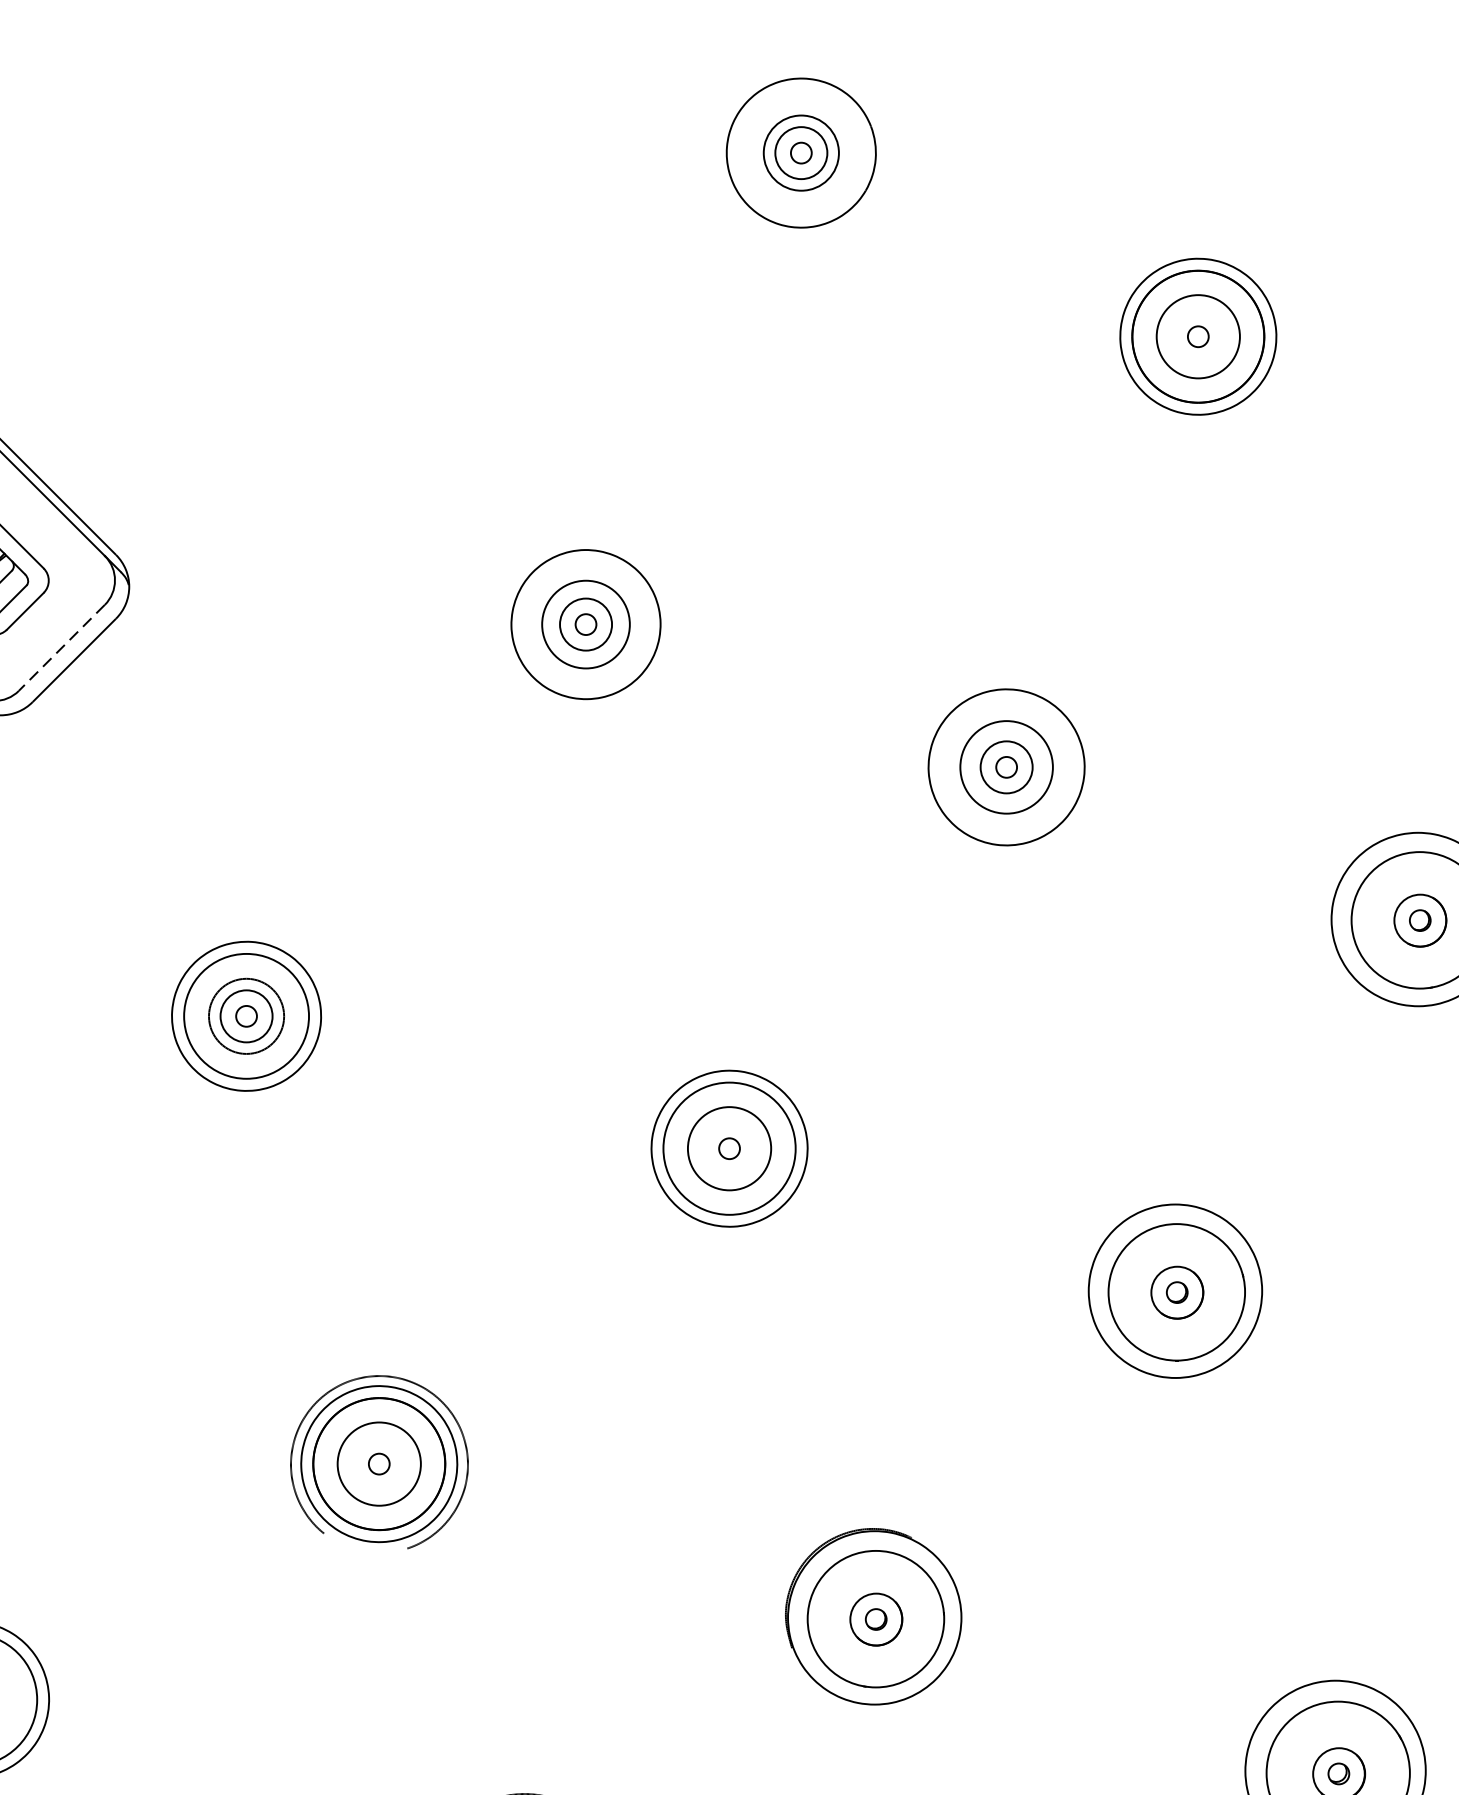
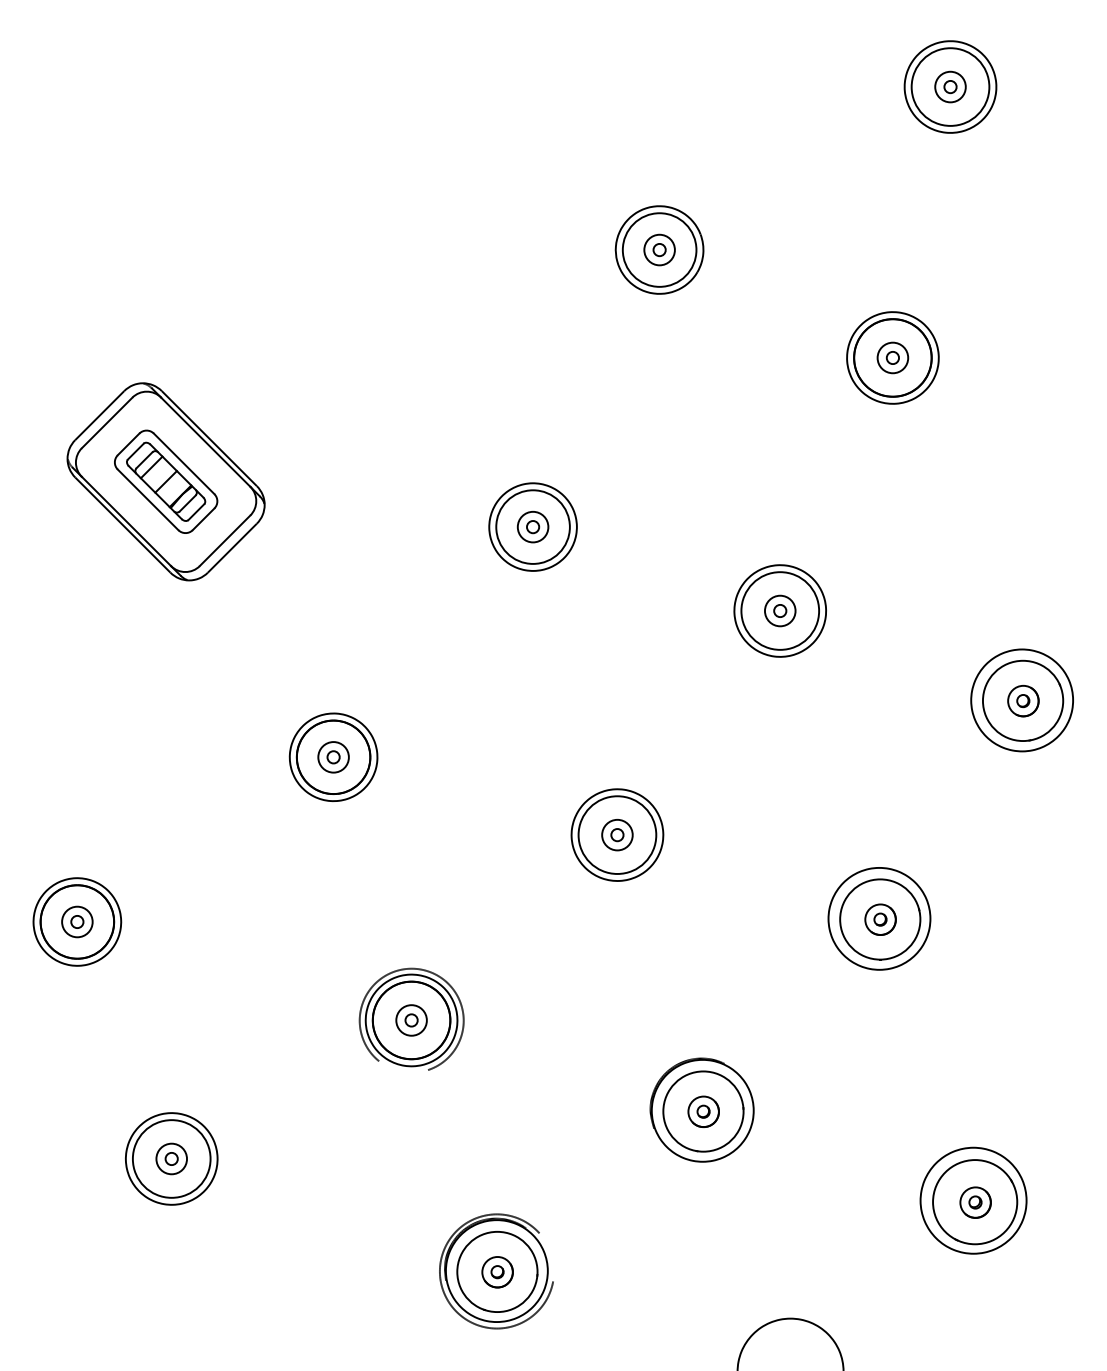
circle: (801, 152) -> (659, 249), size x1.67
circle: (1197, 335) -> (892, 357), size x0.62
circle: (585, 623) -> (532, 526), size x1.43
line: (62, 647) -> (225, 540), dashed -> solid
circle: (1007, 766) -> (780, 610), size x1.43
circle: (246, 1016) -> (333, 757), size x1.67
circle: (729, 1147) -> (617, 834), size x0.62
circle: (379, 1464) -> (411, 1020), size x0.62

